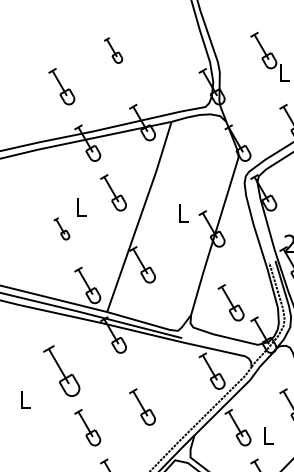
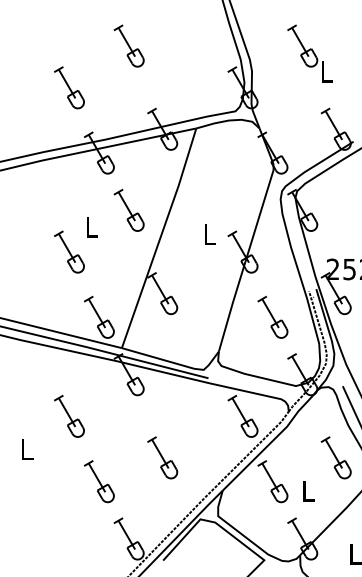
part: (112, 50) -> (128, 45), size x1.43
part: (61, 228) -> (69, 251), size x1.67
part: (230, 301) -> (272, 316), moved
part: (61, 371) -> (69, 416), size x0.71

